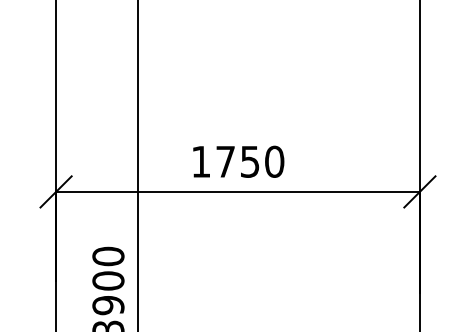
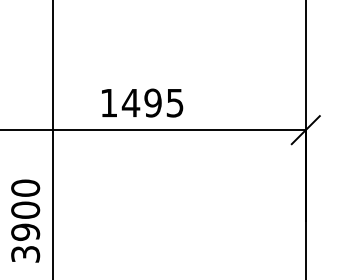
text: (249, 161) -> (152, 102), 1750 -> 1495

